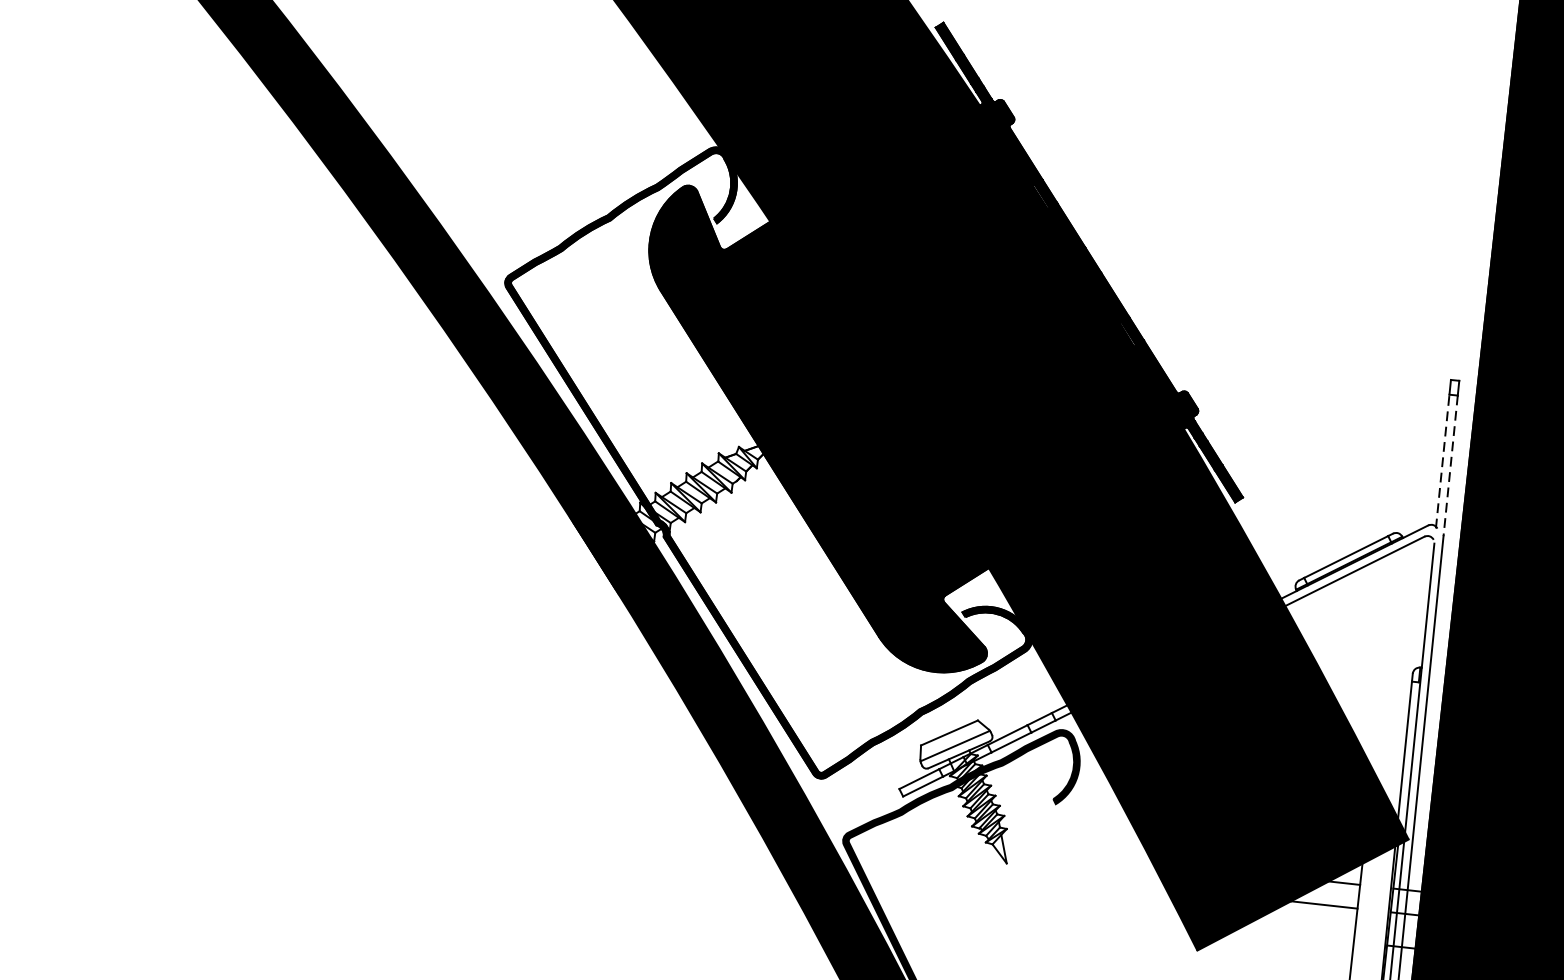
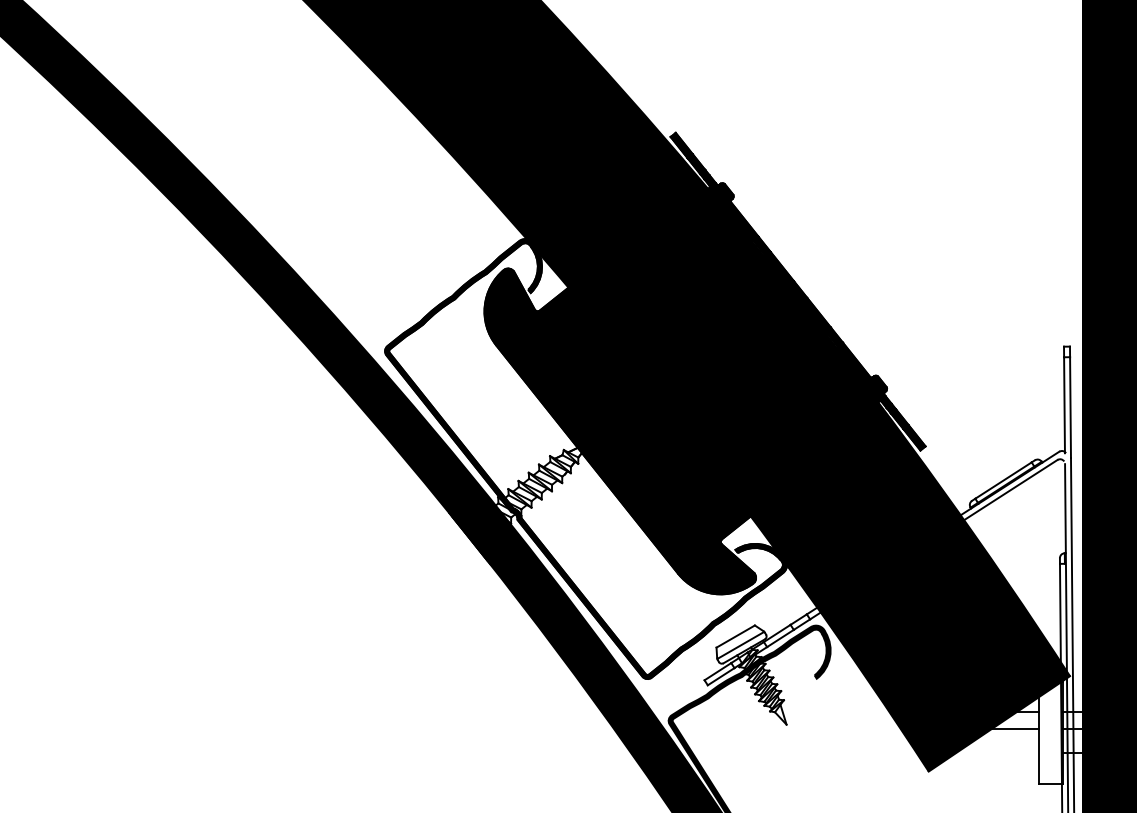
line: (1442, 461) -> (1064, 405), dashed -> solid
line: (1450, 467) -> (1070, 408), dashed -> solid

